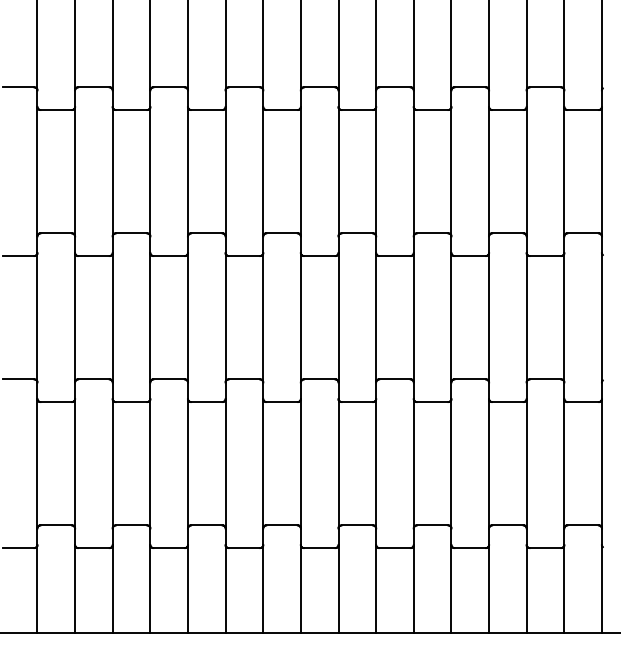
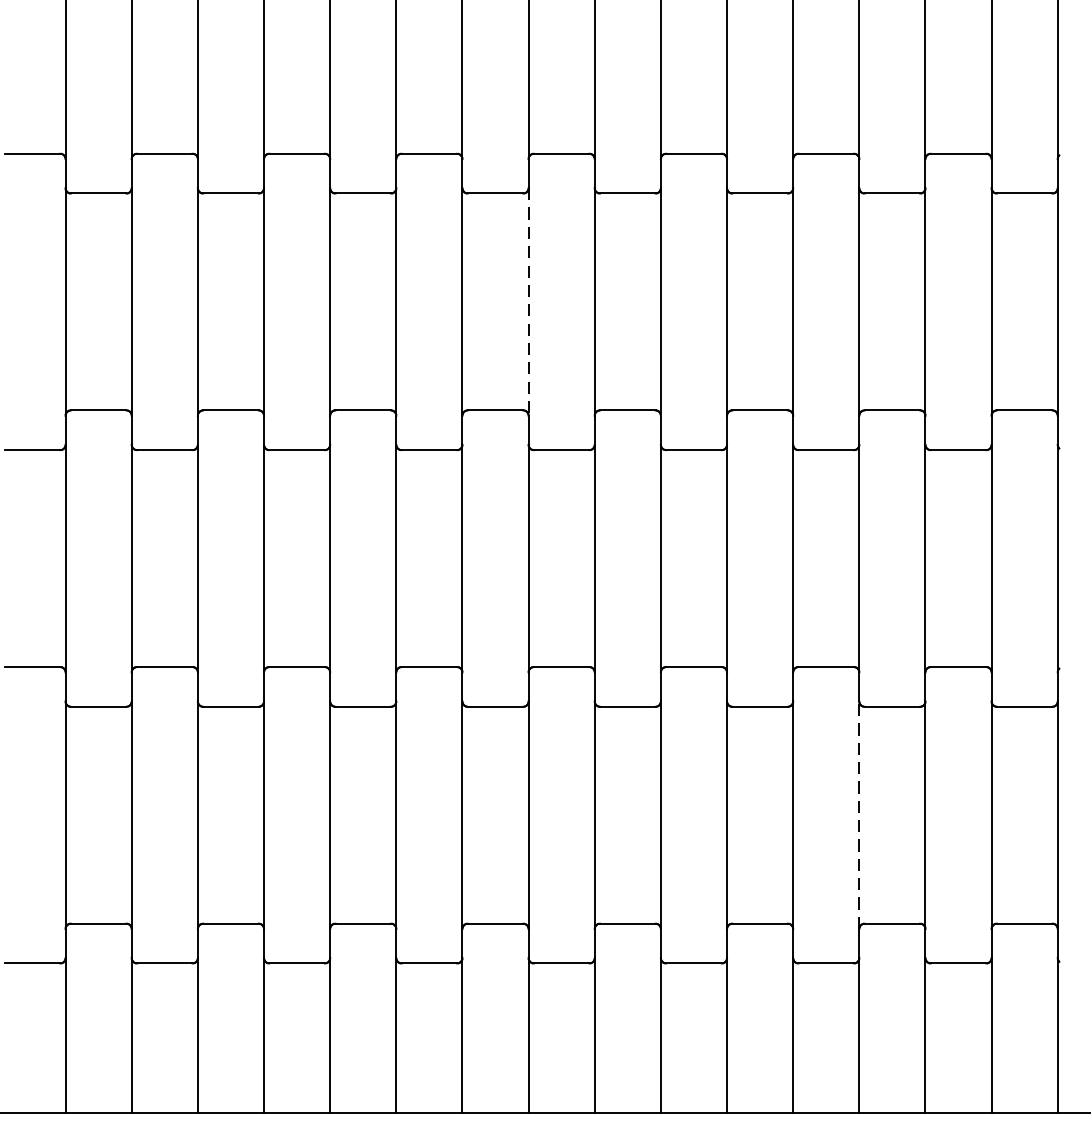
line: (300, 171) -> (527, 301), solid -> dashed
line: (489, 463) -> (860, 814), solid -> dashed

